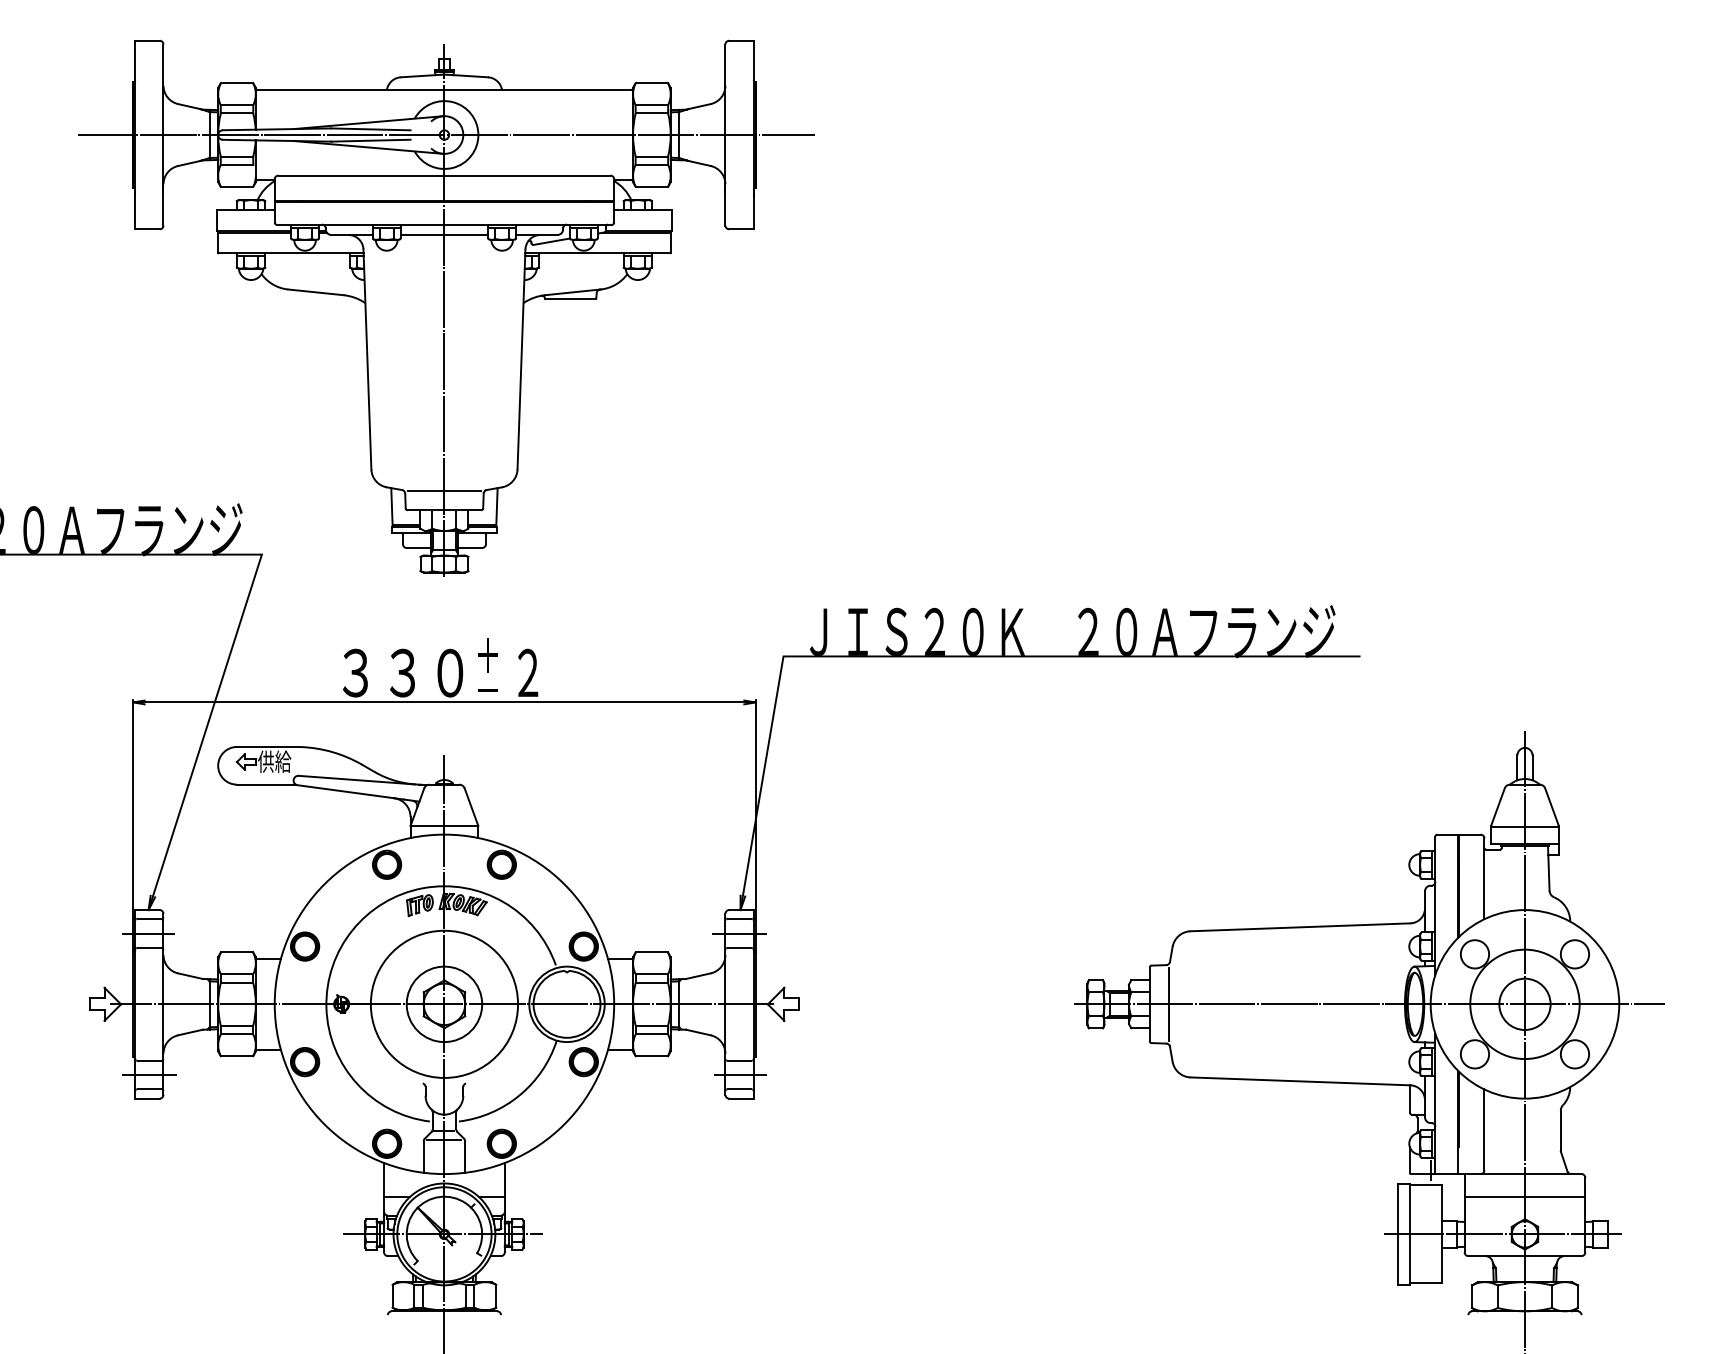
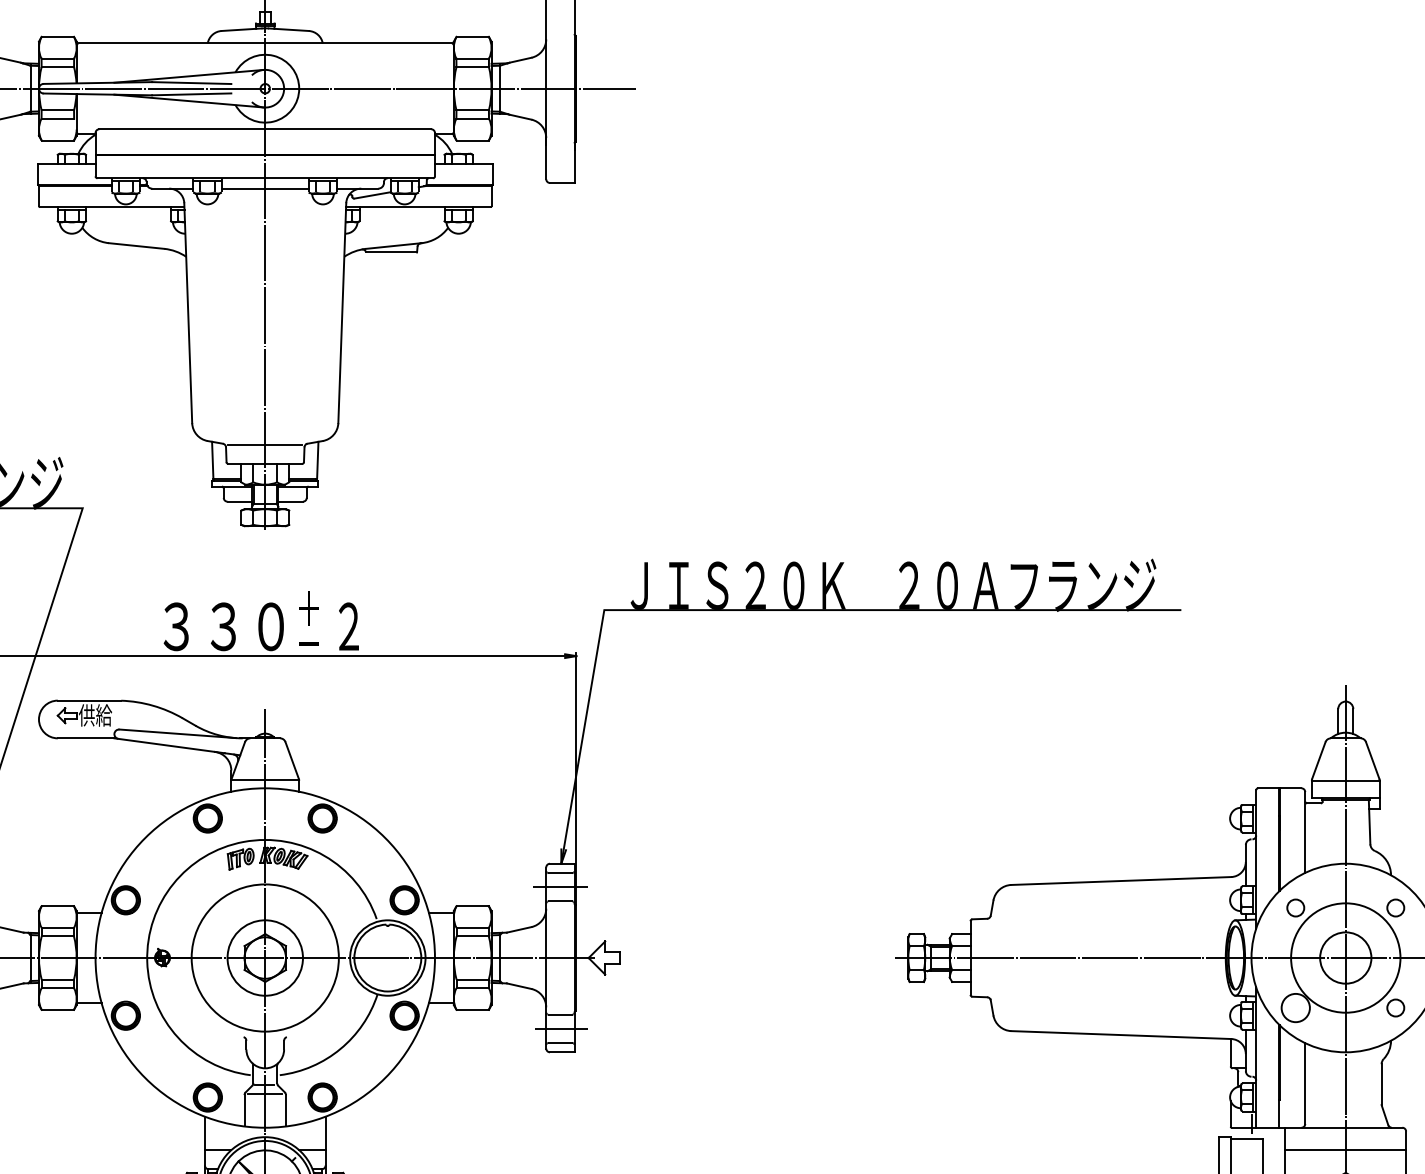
circle: (1474, 954) -> (1295, 908), size x0.6
circle: (1574, 954) -> (1395, 908), size x0.6
line: (1169, 1004) -> (990, 958), removed
circle: (1574, 1054) -> (1395, 1008), size x0.6

